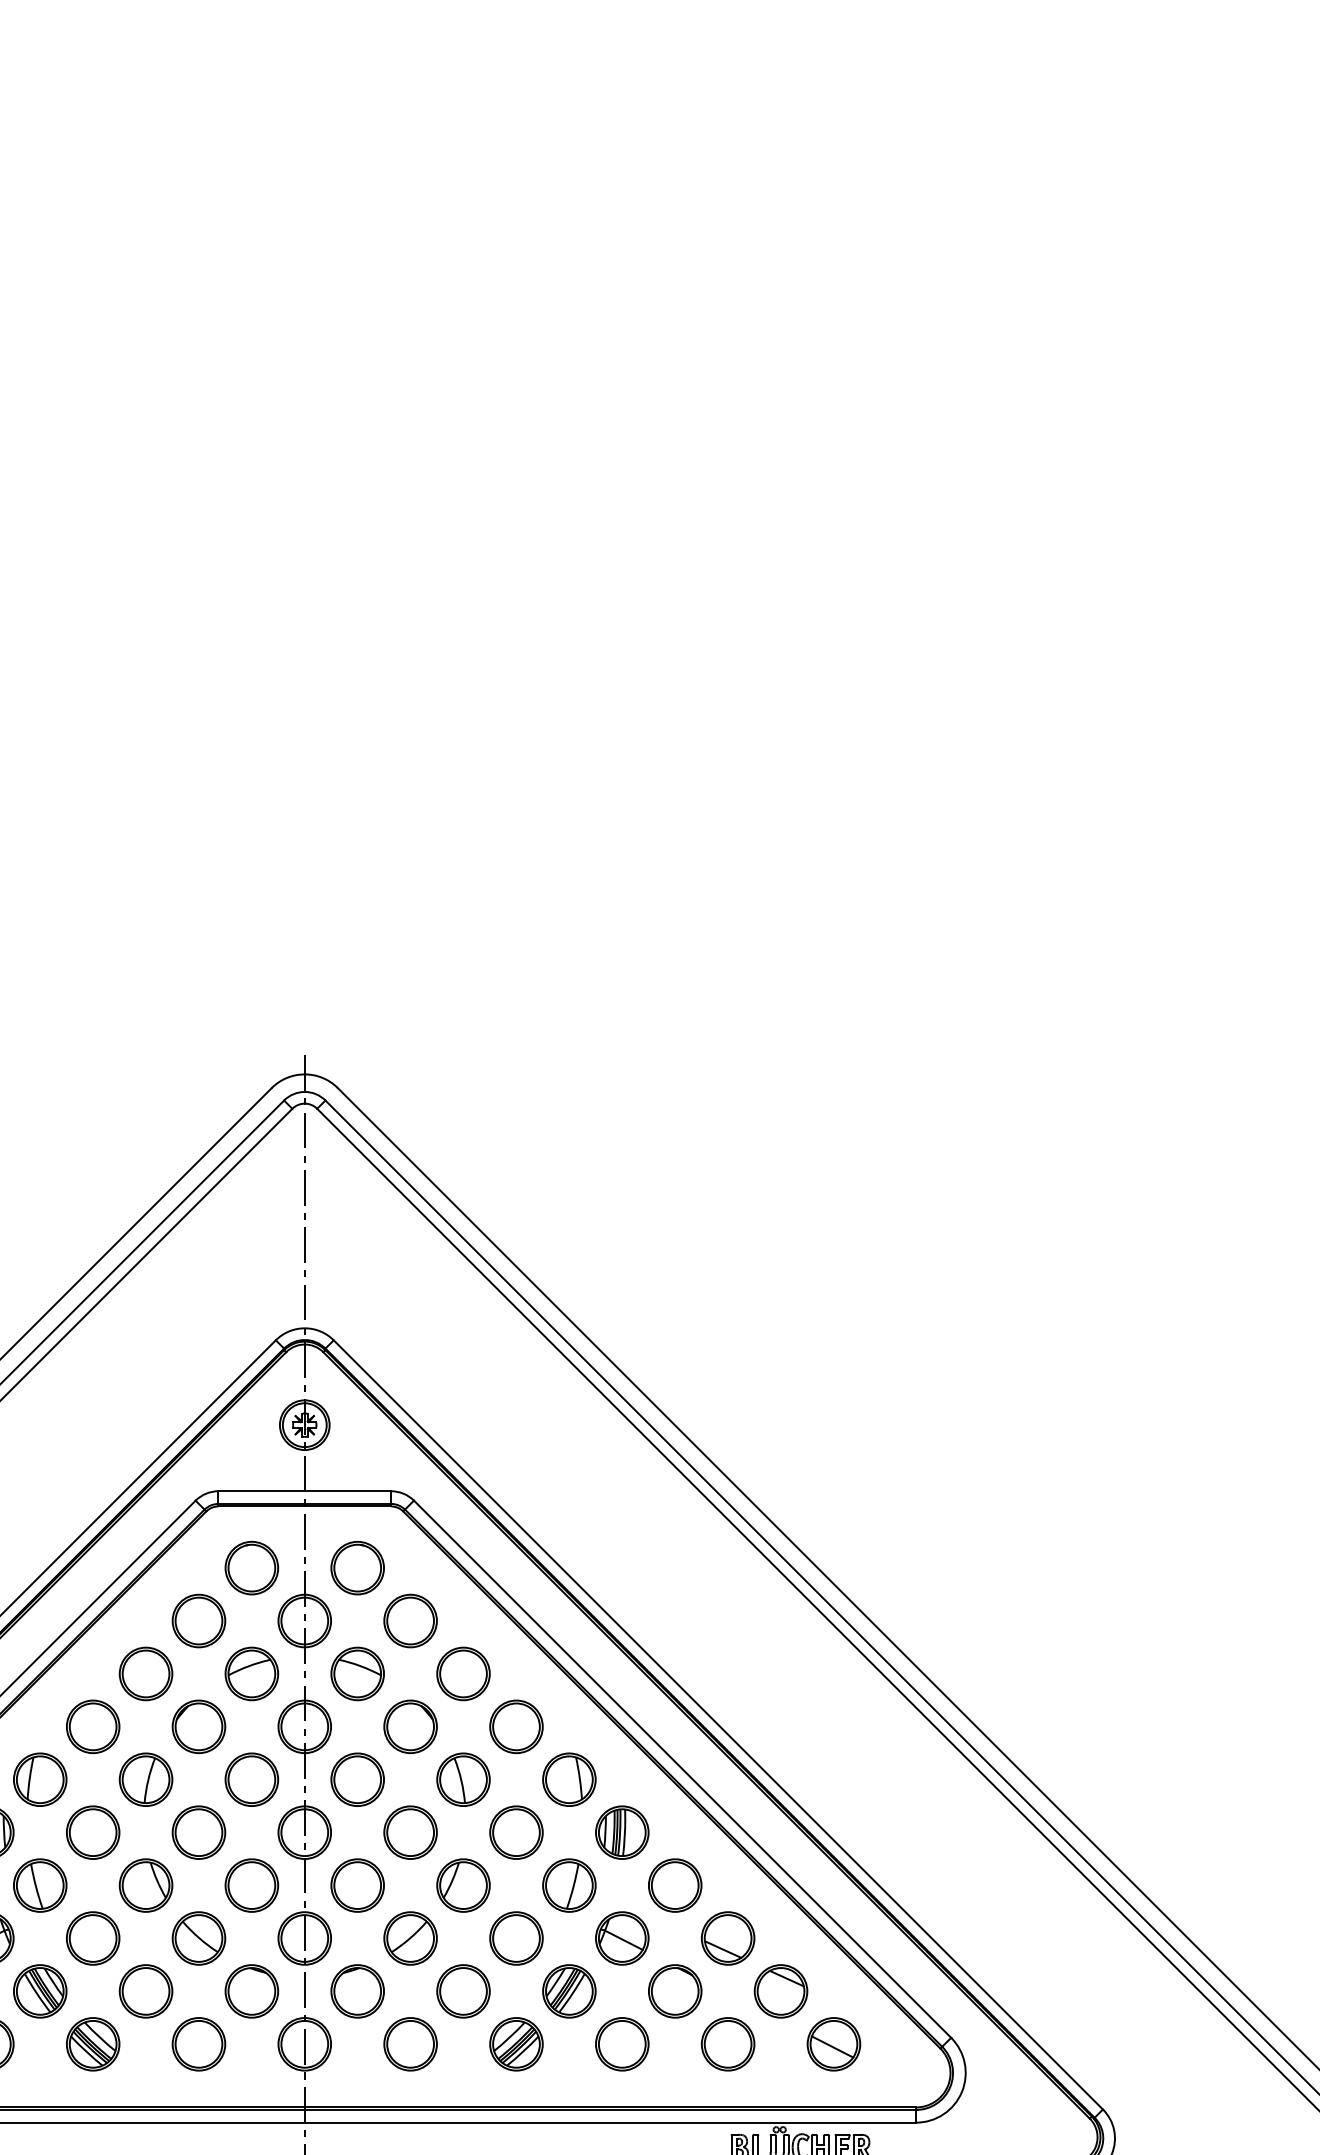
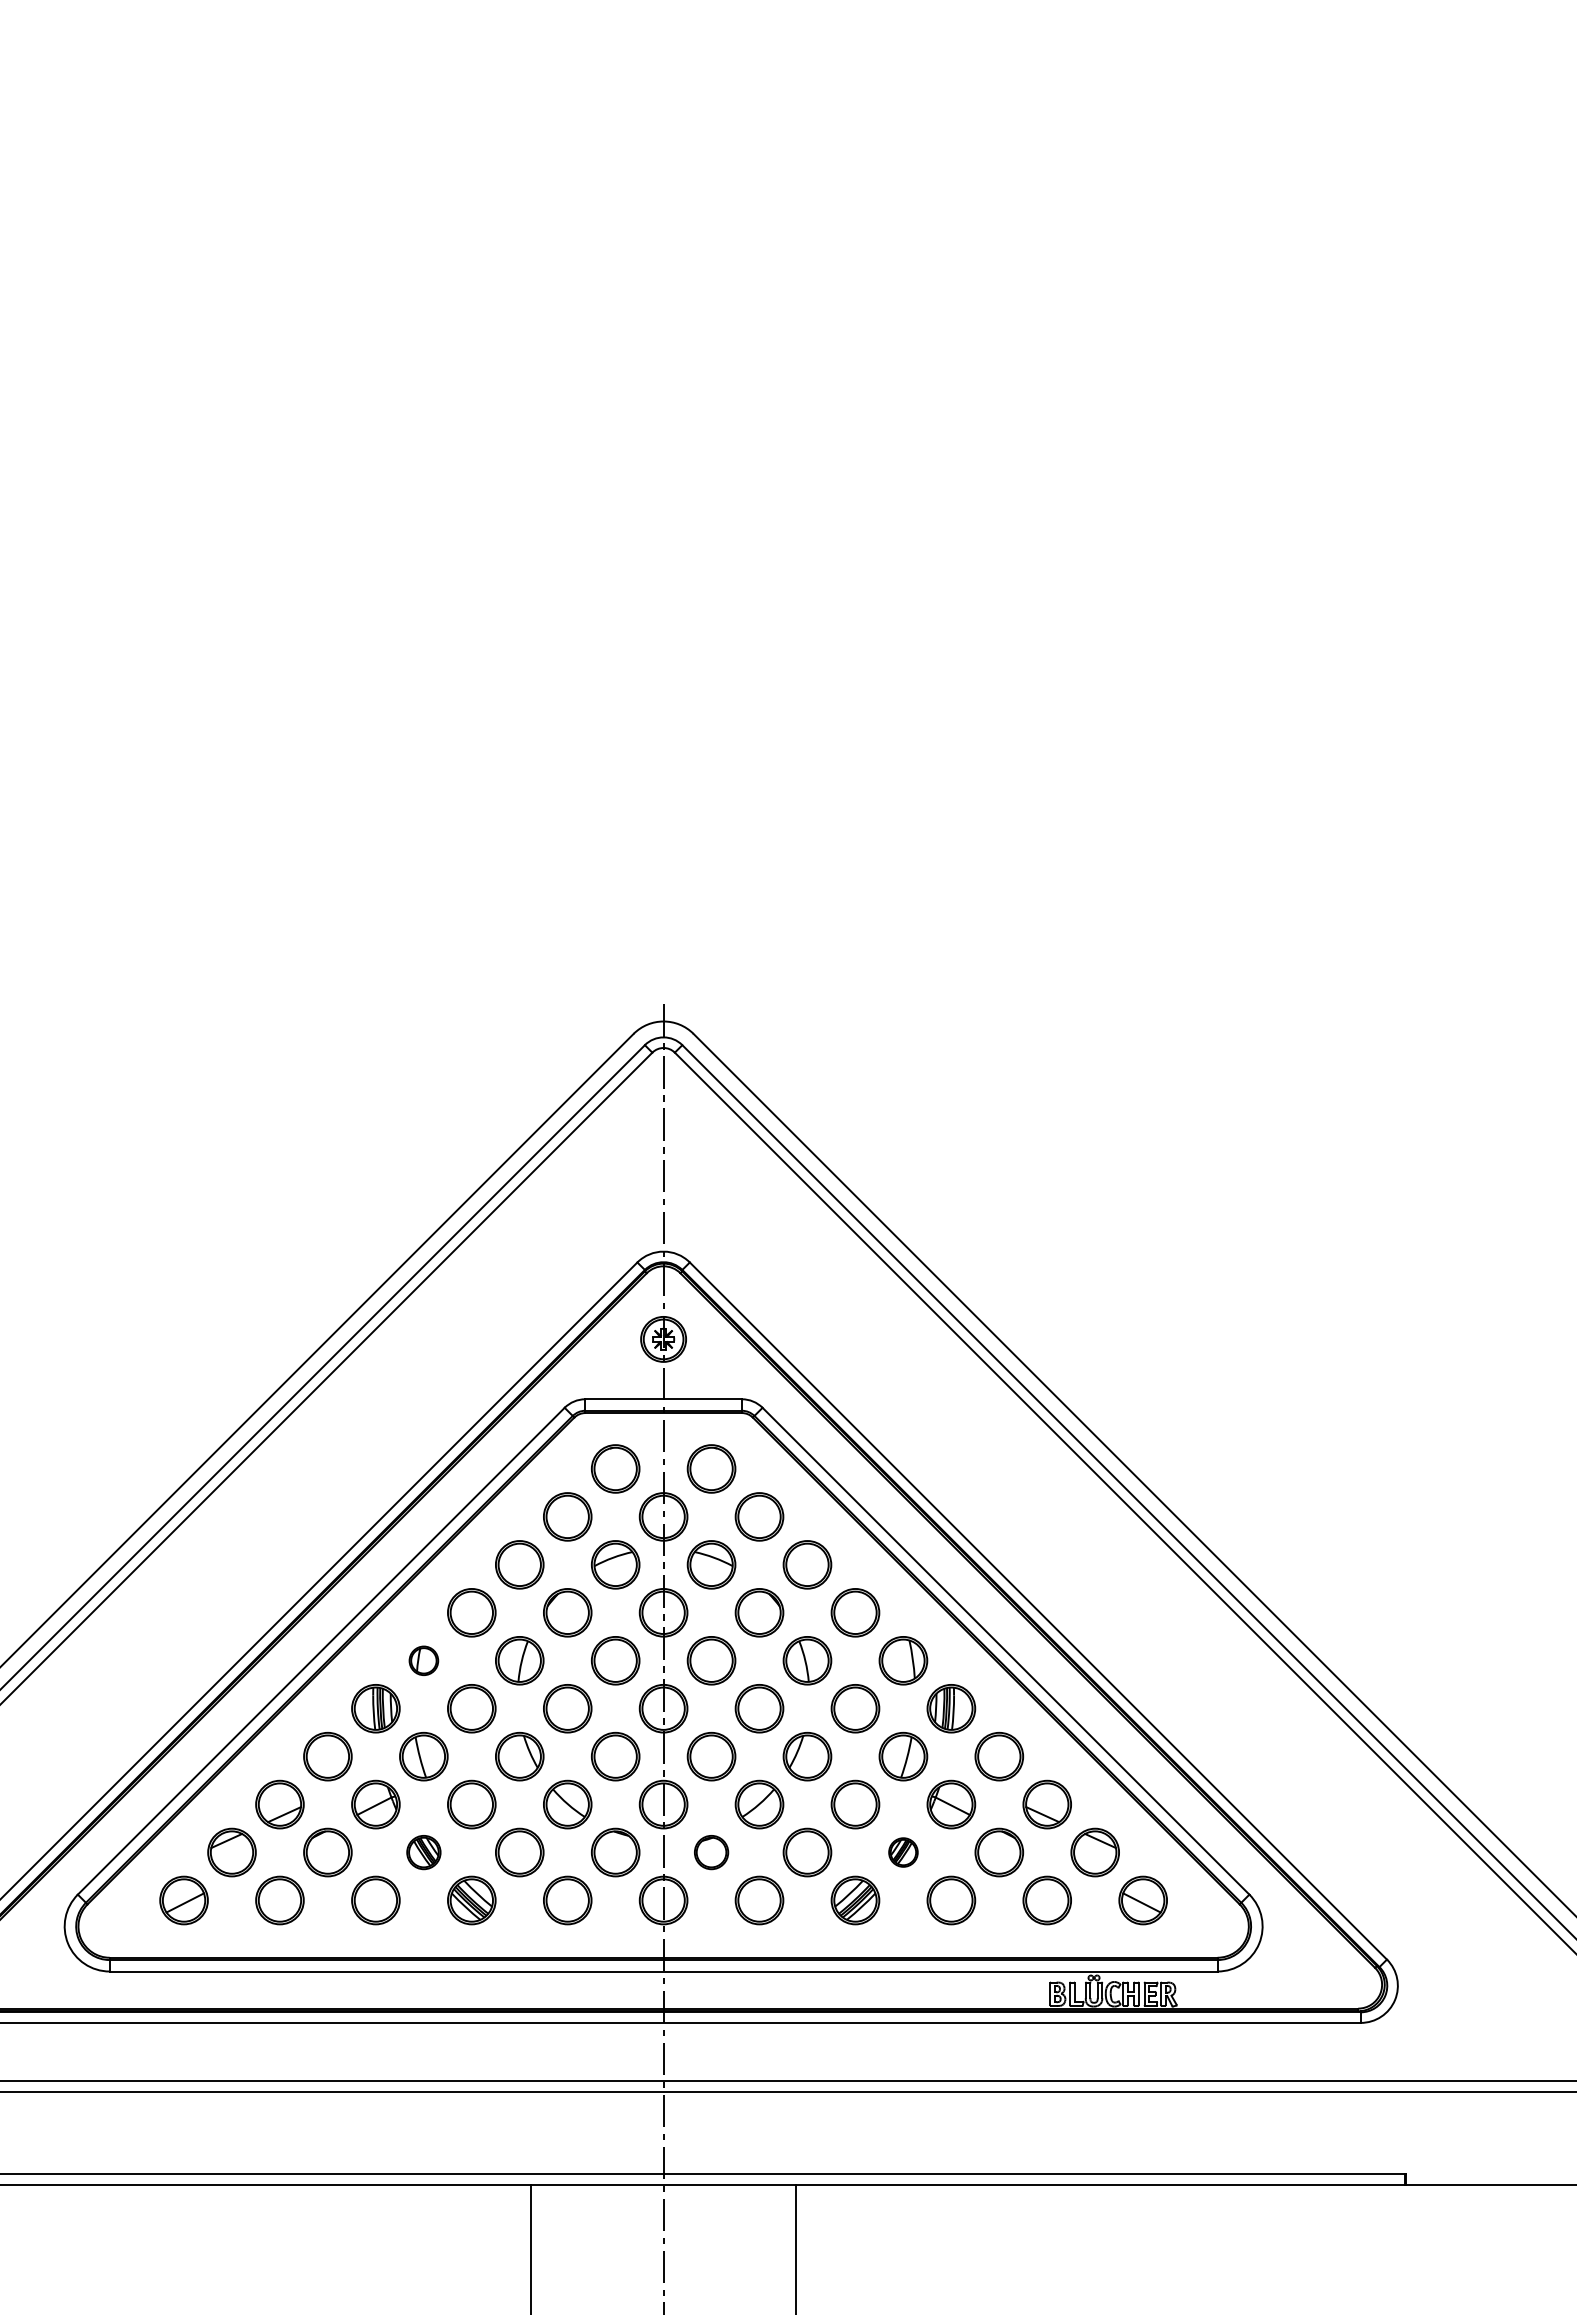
part: (39, 1779) -> (423, 1660), size x0.6
part: (39, 1991) -> (423, 1852), size x0.7
part: (357, 1991) -> (711, 1852), size x0.7
part: (569, 1991) -> (903, 1852), size x0.6

